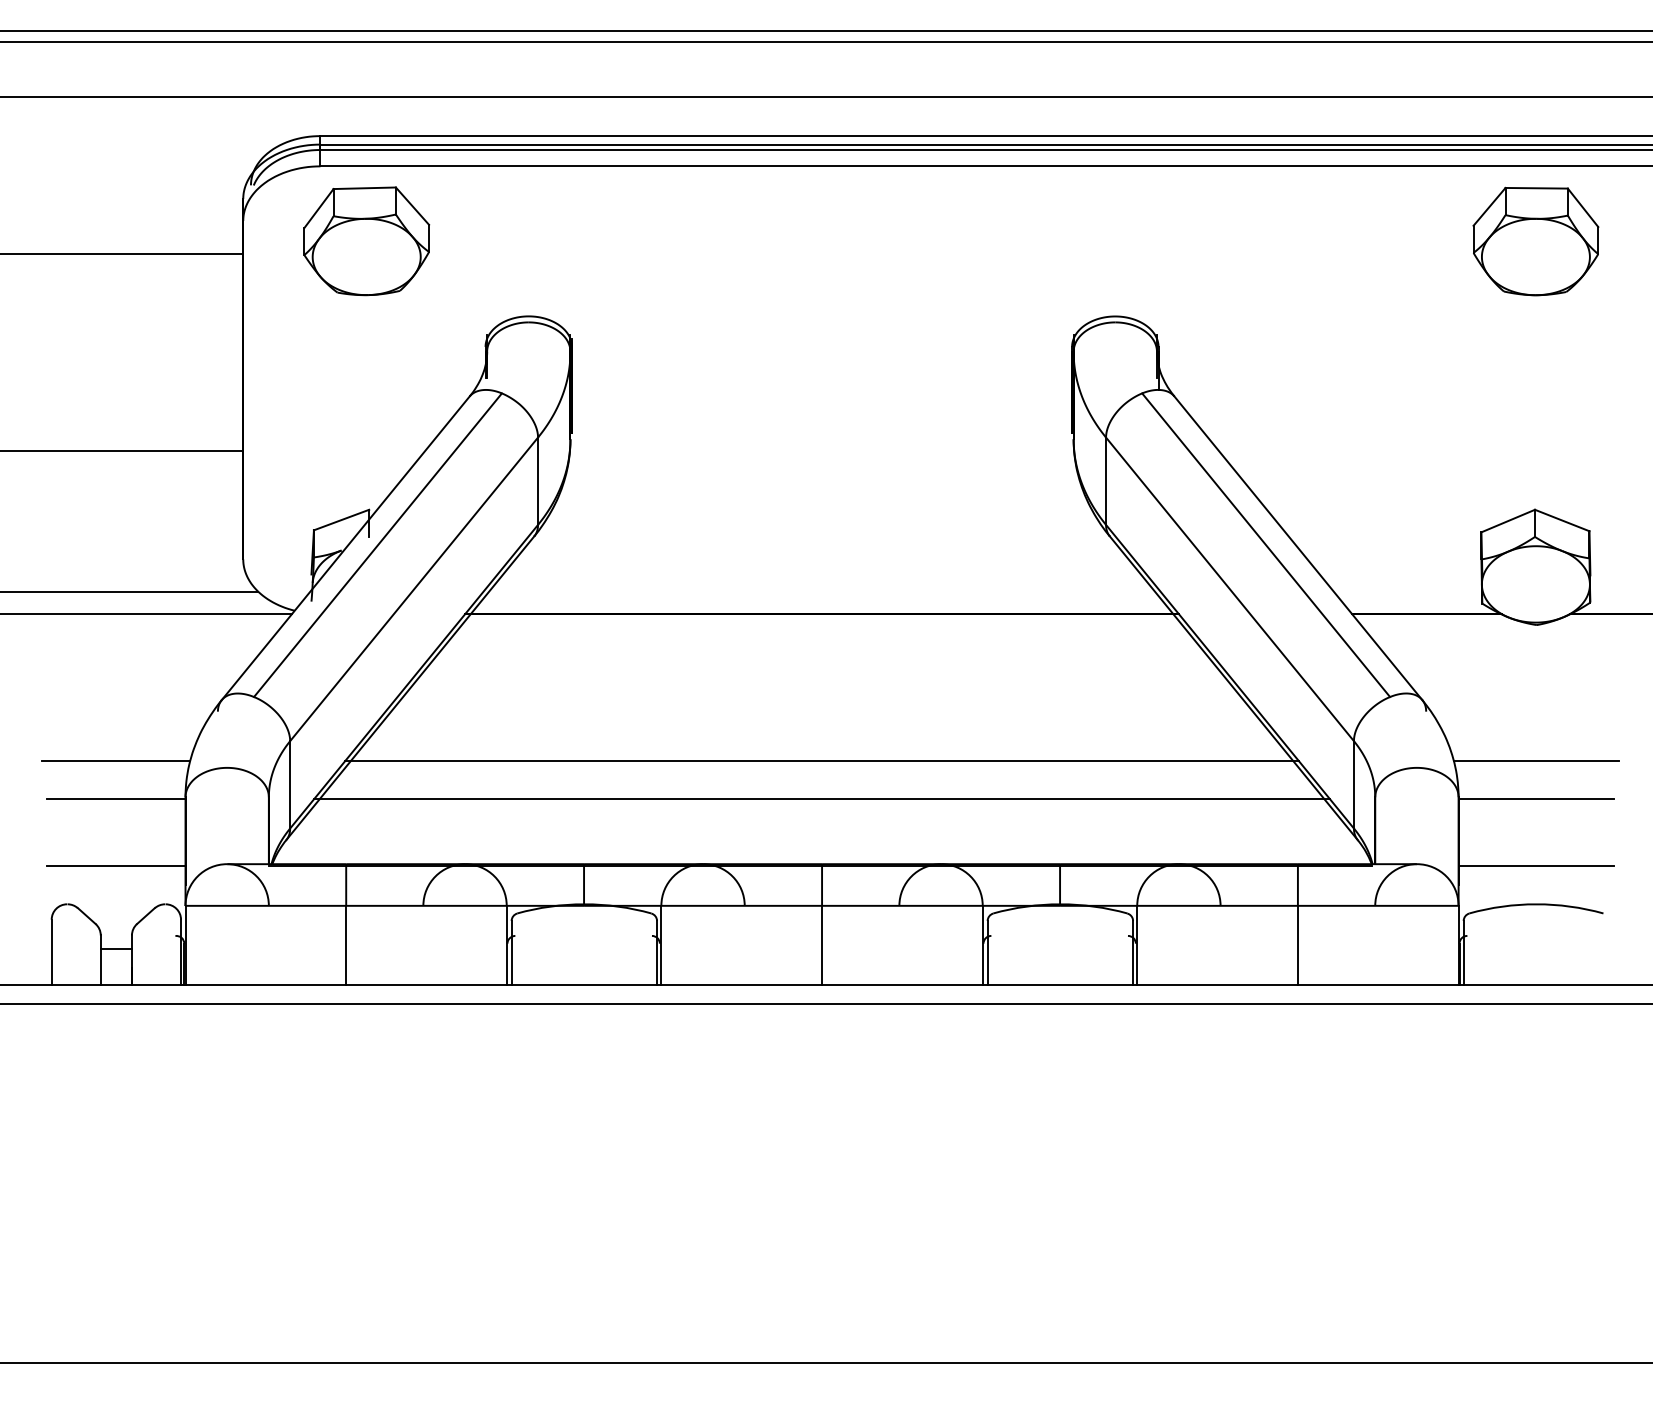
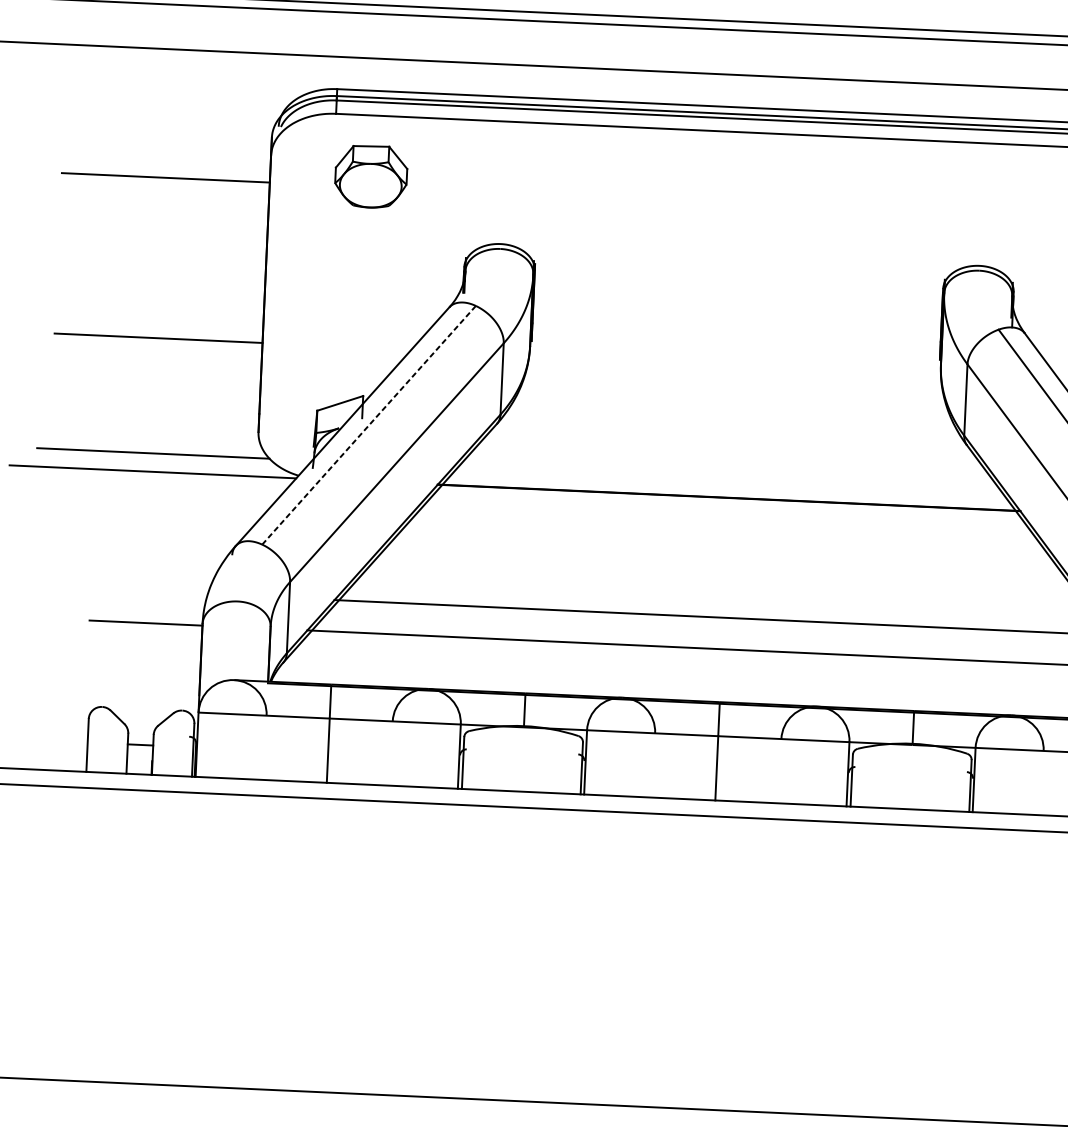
part: (366, 241) -> (370, 176), size x0.7
line: (378, 545) -> (369, 425), solid -> dashed
line: (116, 760) -> (147, 591), removed
line: (116, 866) -> (143, 677), removed

